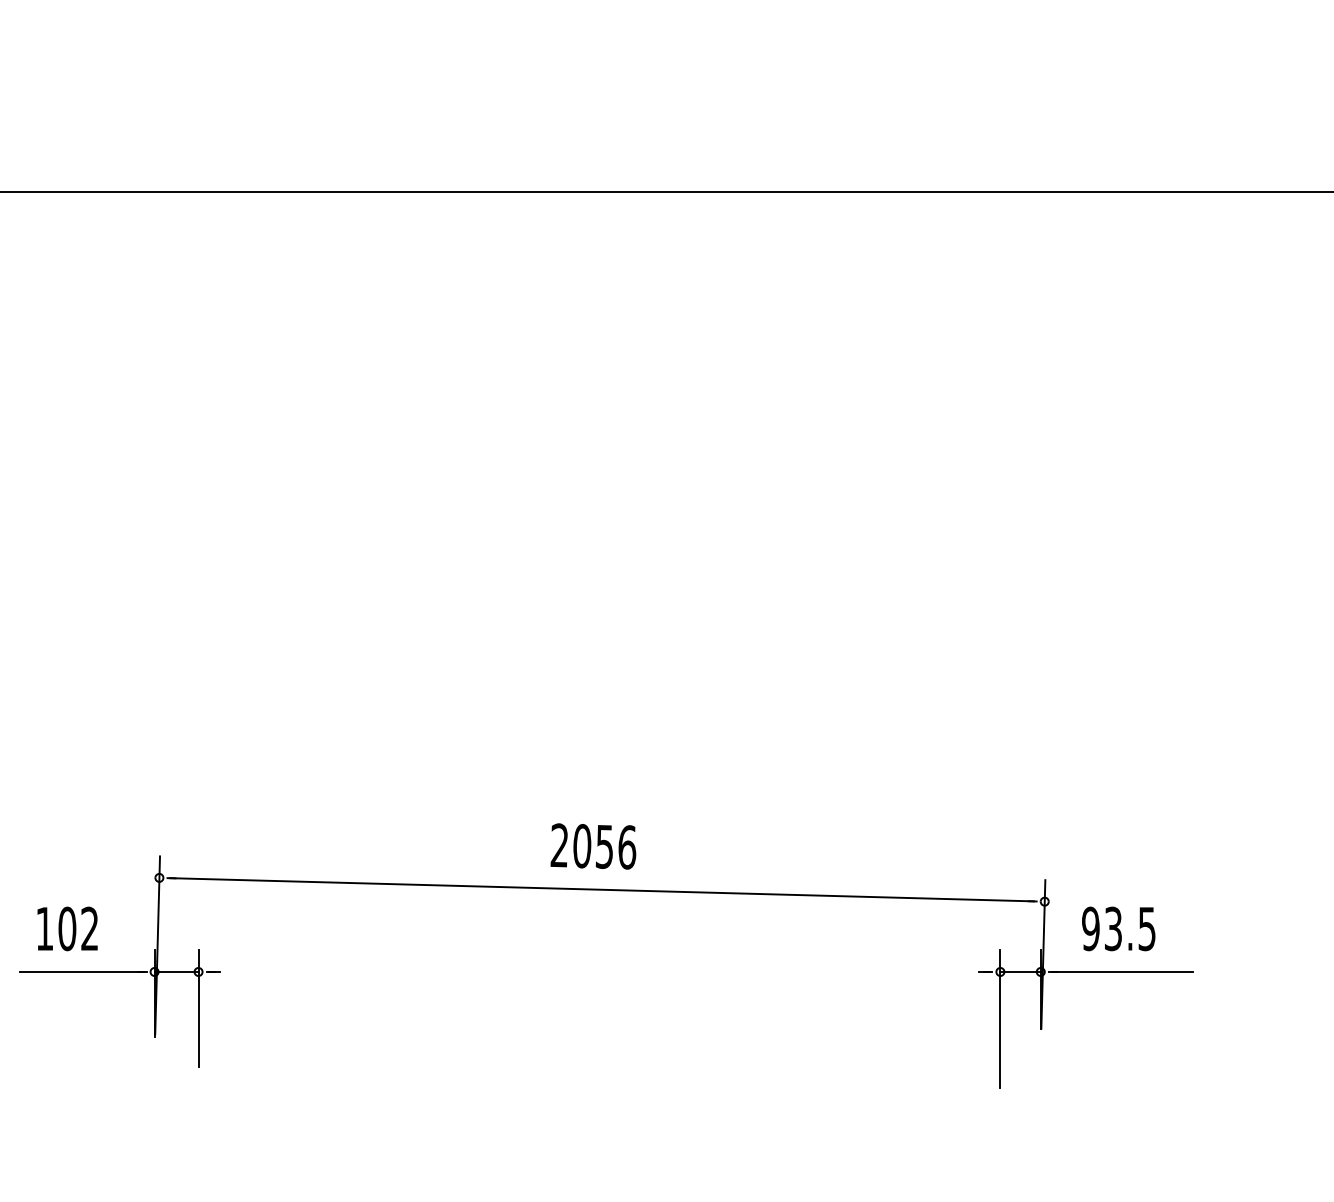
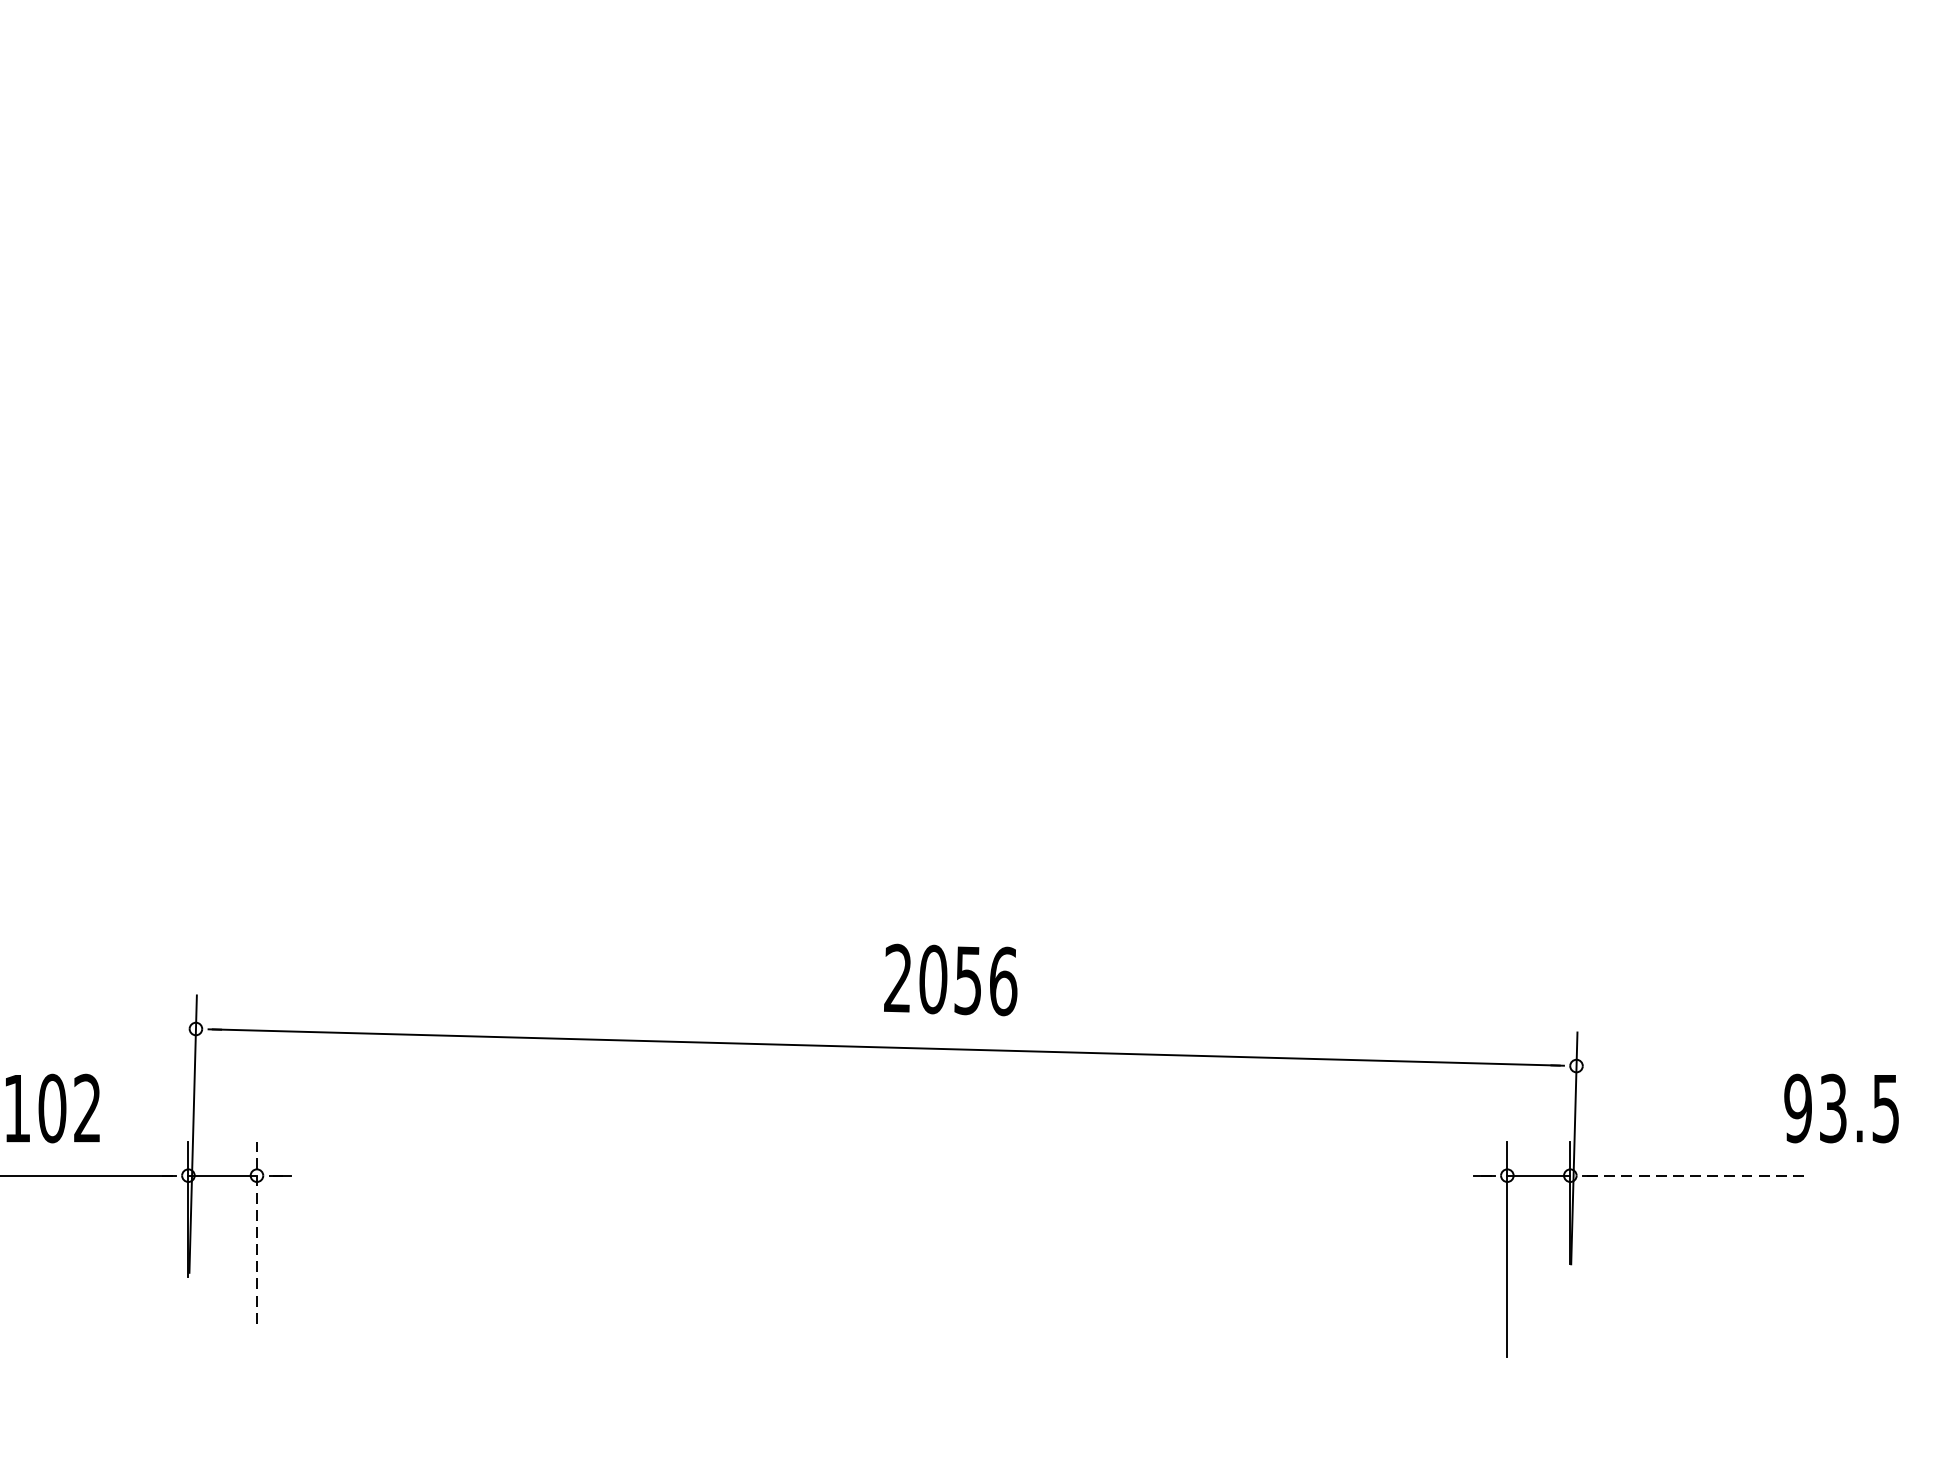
text: (593, 846) -> (950, 980), moved
text: (1118, 928) -> (1841, 1107), moved
line: (1122, 971) -> (1697, 1174), solid -> dashed
line: (198, 1008) -> (256, 1232), solid -> dashed

